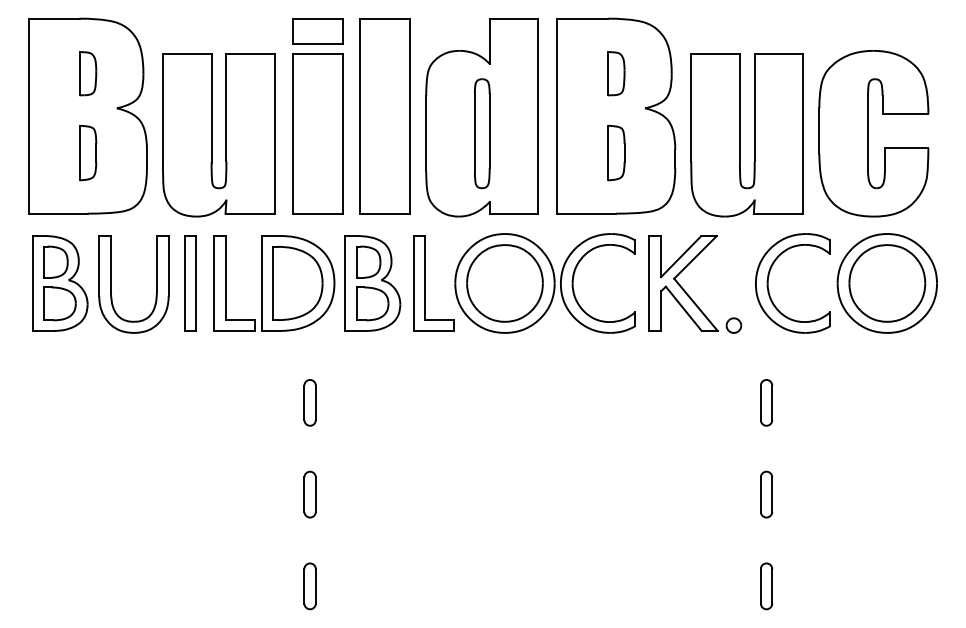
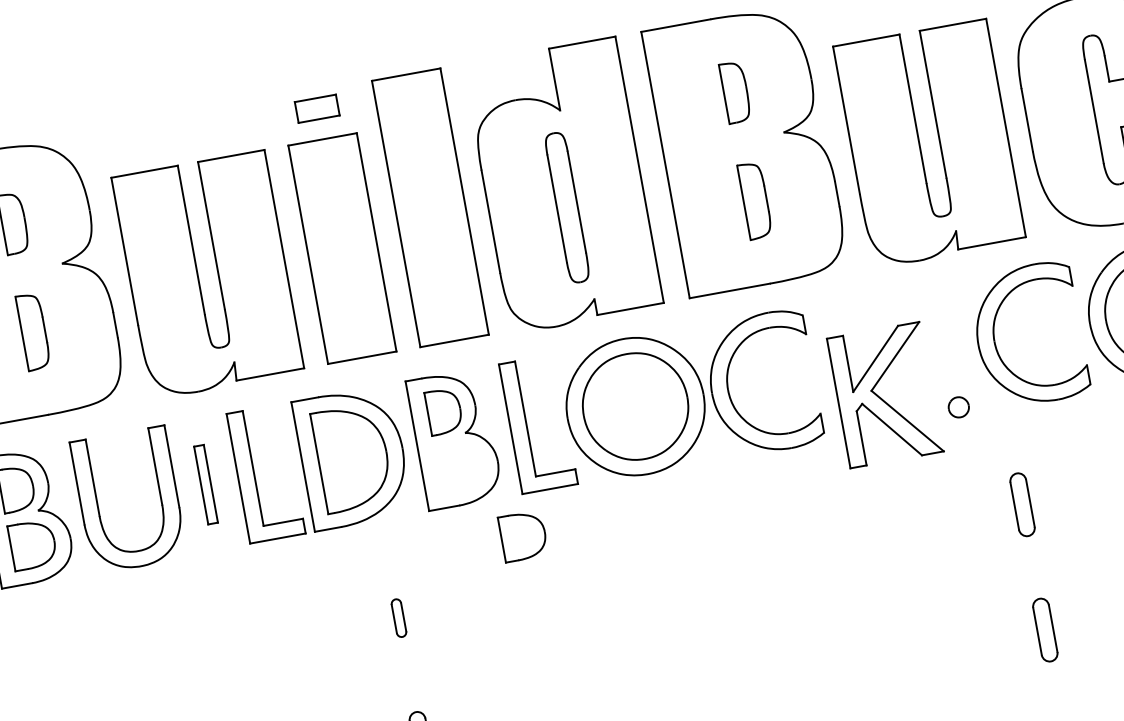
part: (317, 31) -> (316, 108), size x0.6
part: (190, 283) -> (206, 484), size x0.6
part: (683, 283) -> (885, 395), moved
part: (372, 303) -> (522, 535), moved
part: (309, 402) -> (398, 617), size x0.6

